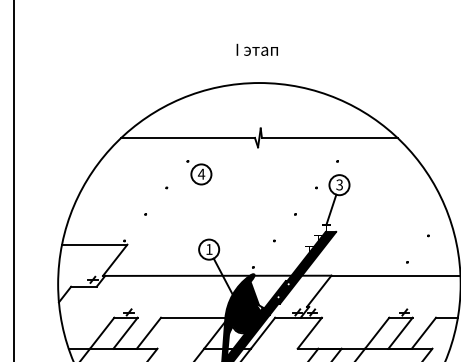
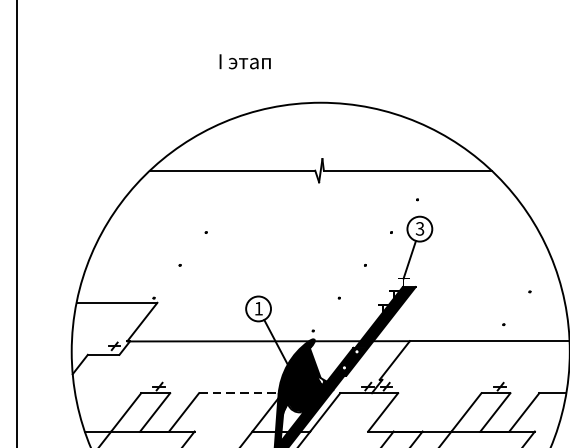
text: (256, 49) -> (244, 61), moved
part: (199, 172) -> (246, 213), removed
line: (193, 317) -> (239, 392), solid -> dashed

